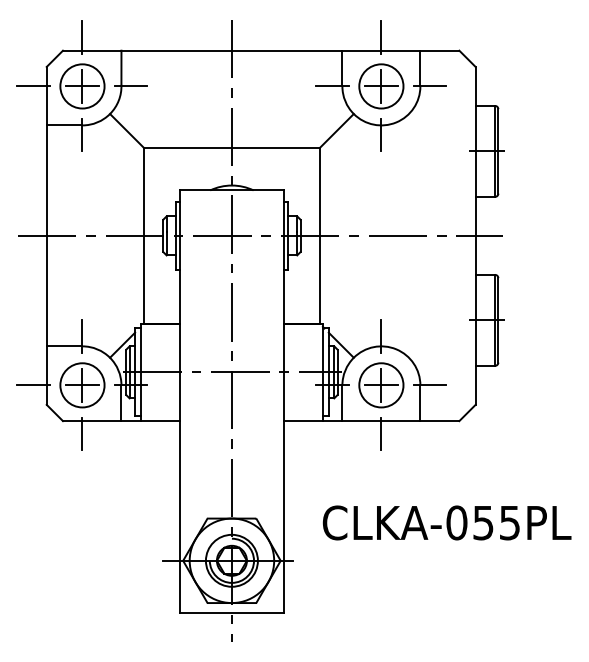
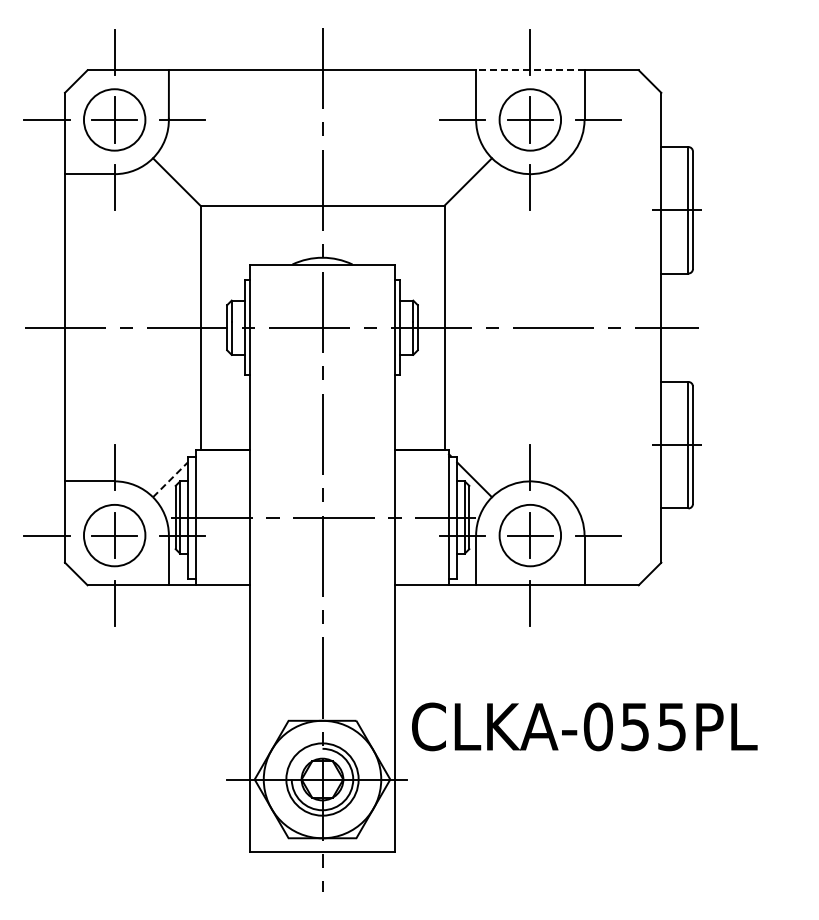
line: (380, 50) -> (529, 70), solid -> dashed
line: (122, 345) -> (170, 479), solid -> dashed
text: (446, 522) -> (584, 726), moved

